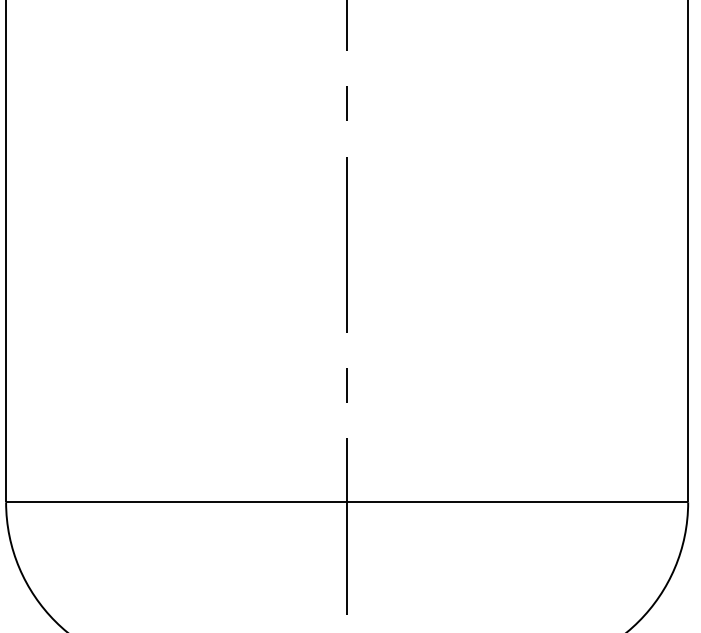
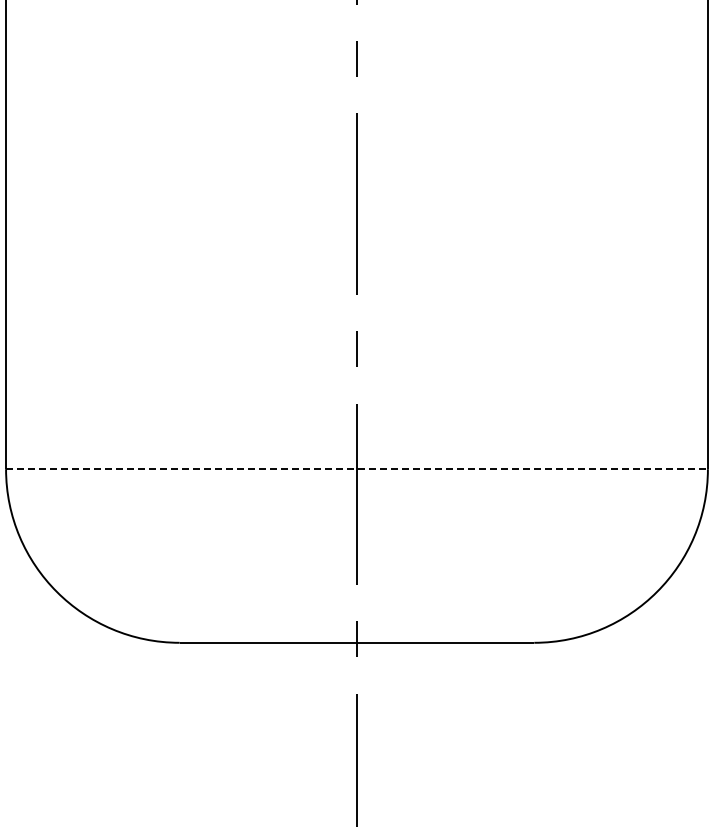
line: (346, 502) -> (356, 469), solid -> dashed

